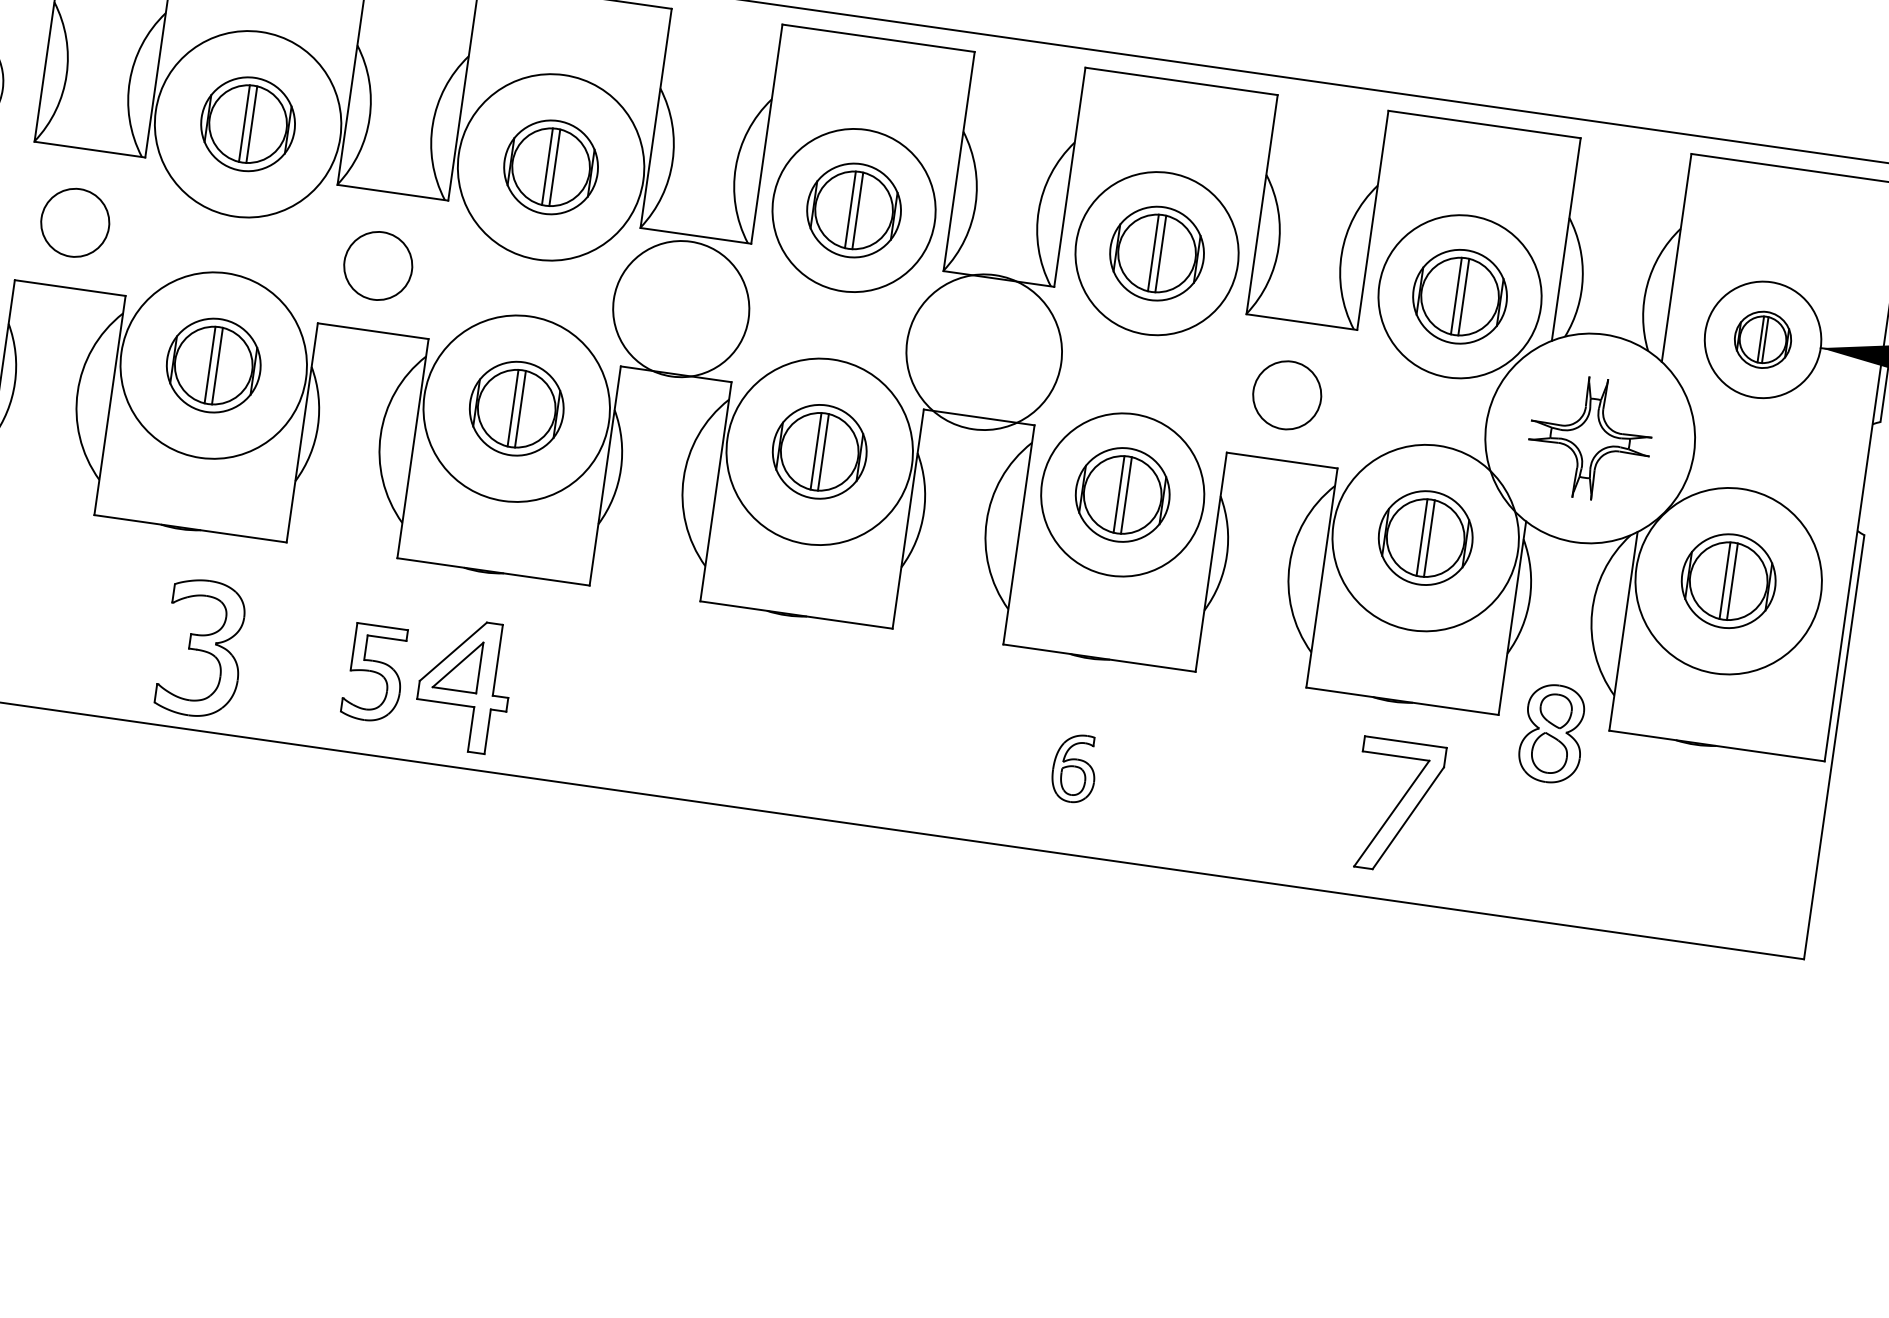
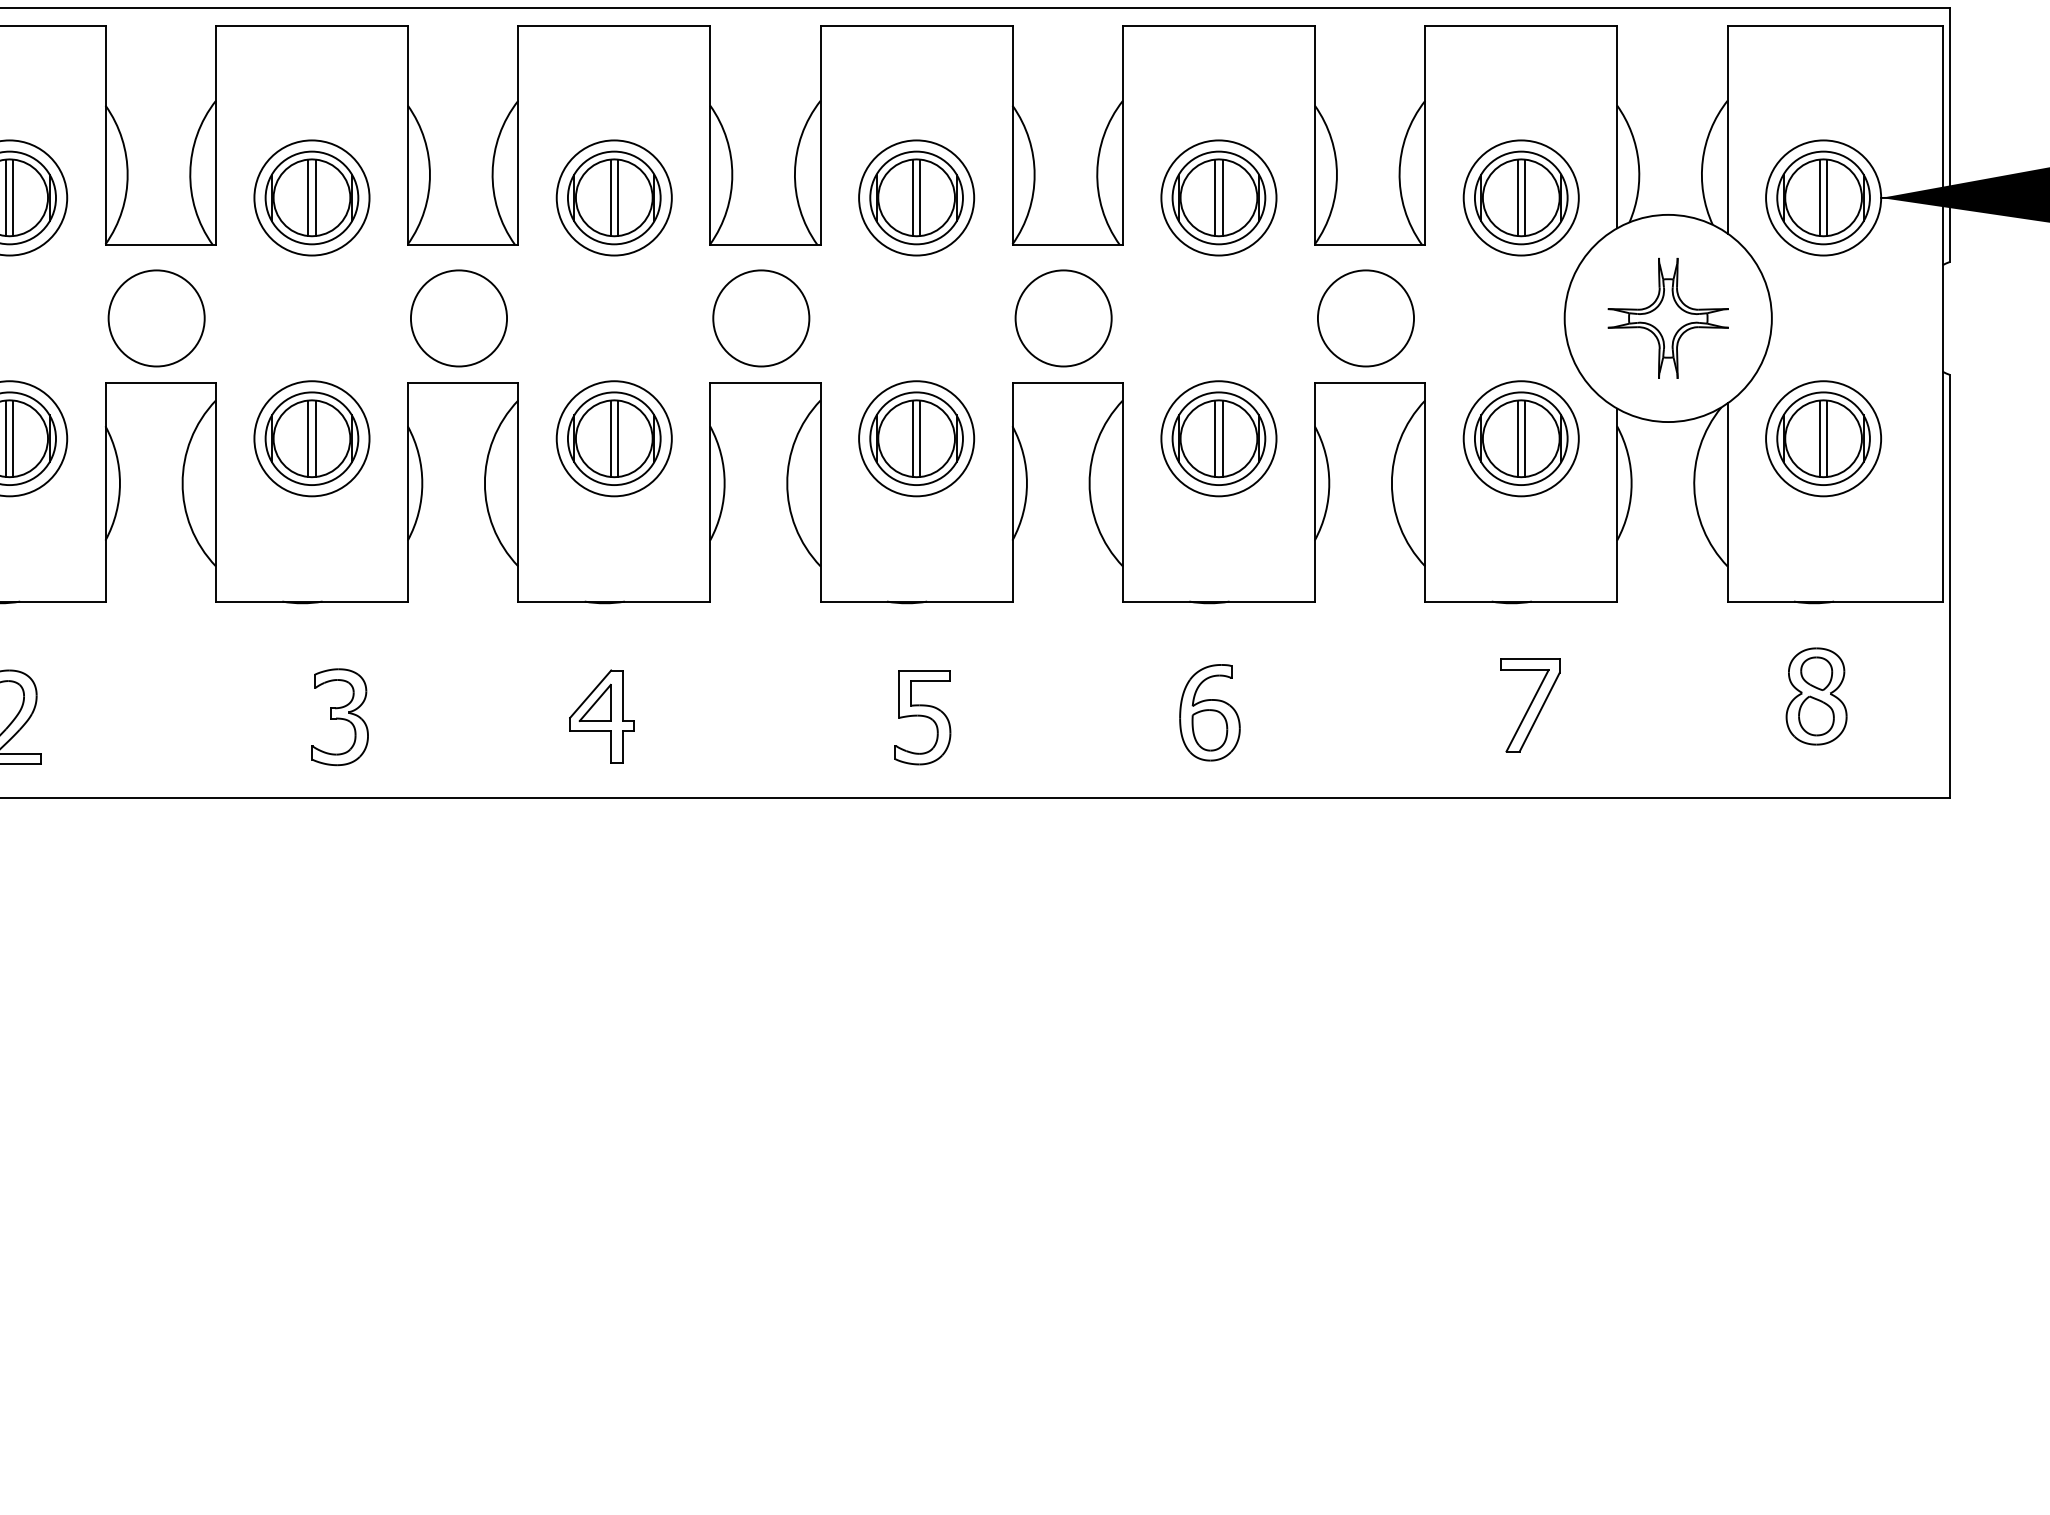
circle: (247, 123) -> (311, 197), size x0.62
circle: (550, 166) -> (613, 197), size x0.62
circle: (854, 210) -> (916, 197), size x0.71
circle: (75, 222) -> (156, 318), size x1.43
circle: (1156, 253) -> (1218, 197), size x0.71
circle: (377, 265) -> (458, 318), size x1.43
circle: (1459, 296) -> (1520, 197), size x0.71
circle: (681, 309) -> (761, 318), size x0.71
part: (1763, 339) -> (1823, 197), size x1.67
circle: (984, 352) -> (1063, 318), size x0.62
circle: (213, 365) -> (311, 438), size x0.62
circle: (1286, 395) -> (1365, 318), size x1.43
circle: (515, 408) -> (613, 438), size x0.62
circle: (819, 451) -> (916, 438), size x0.62
circle: (1122, 494) -> (1218, 438), size x0.71
circle: (1424, 537) -> (1520, 438), size x0.62
circle: (1728, 580) -> (1823, 438), size x0.62
part: (201, 648) -> (339, 717), size x0.71
part: (373, 673) -> (922, 717), moved
part: (464, 685) -> (601, 716), size x0.71
part: (1552, 733) -> (1816, 696), moved
part: (1074, 767) -> (1209, 712), size x1.43
part: (1396, 806) -> (1530, 705), size x0.71

